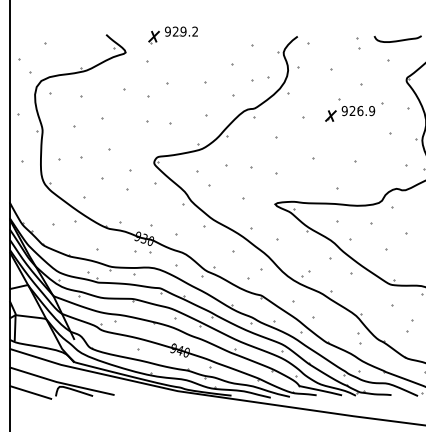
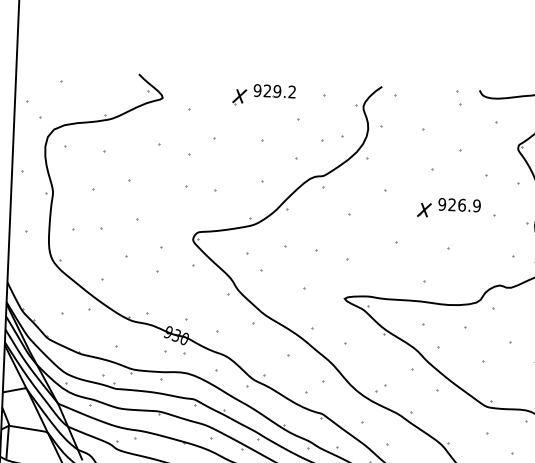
part: (172, 35) -> (263, 95), moved
part: (350, 113) -> (449, 207), moved

